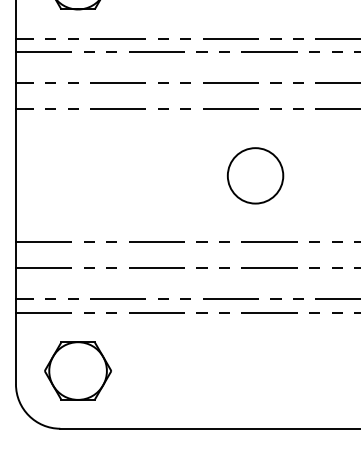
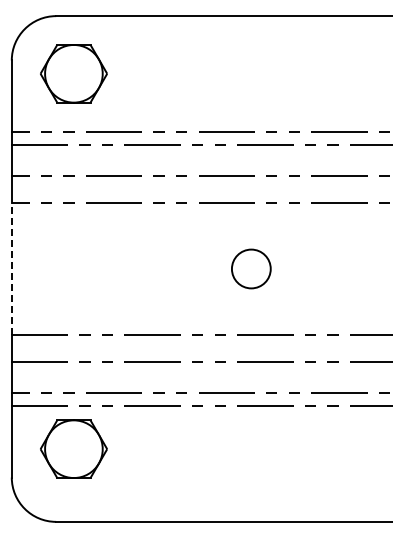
line: (15, 175) -> (11, 268), solid -> dashed
circle: (255, 175) -> (251, 268), size x0.7
part: (77, 370) -> (73, 448), moved

